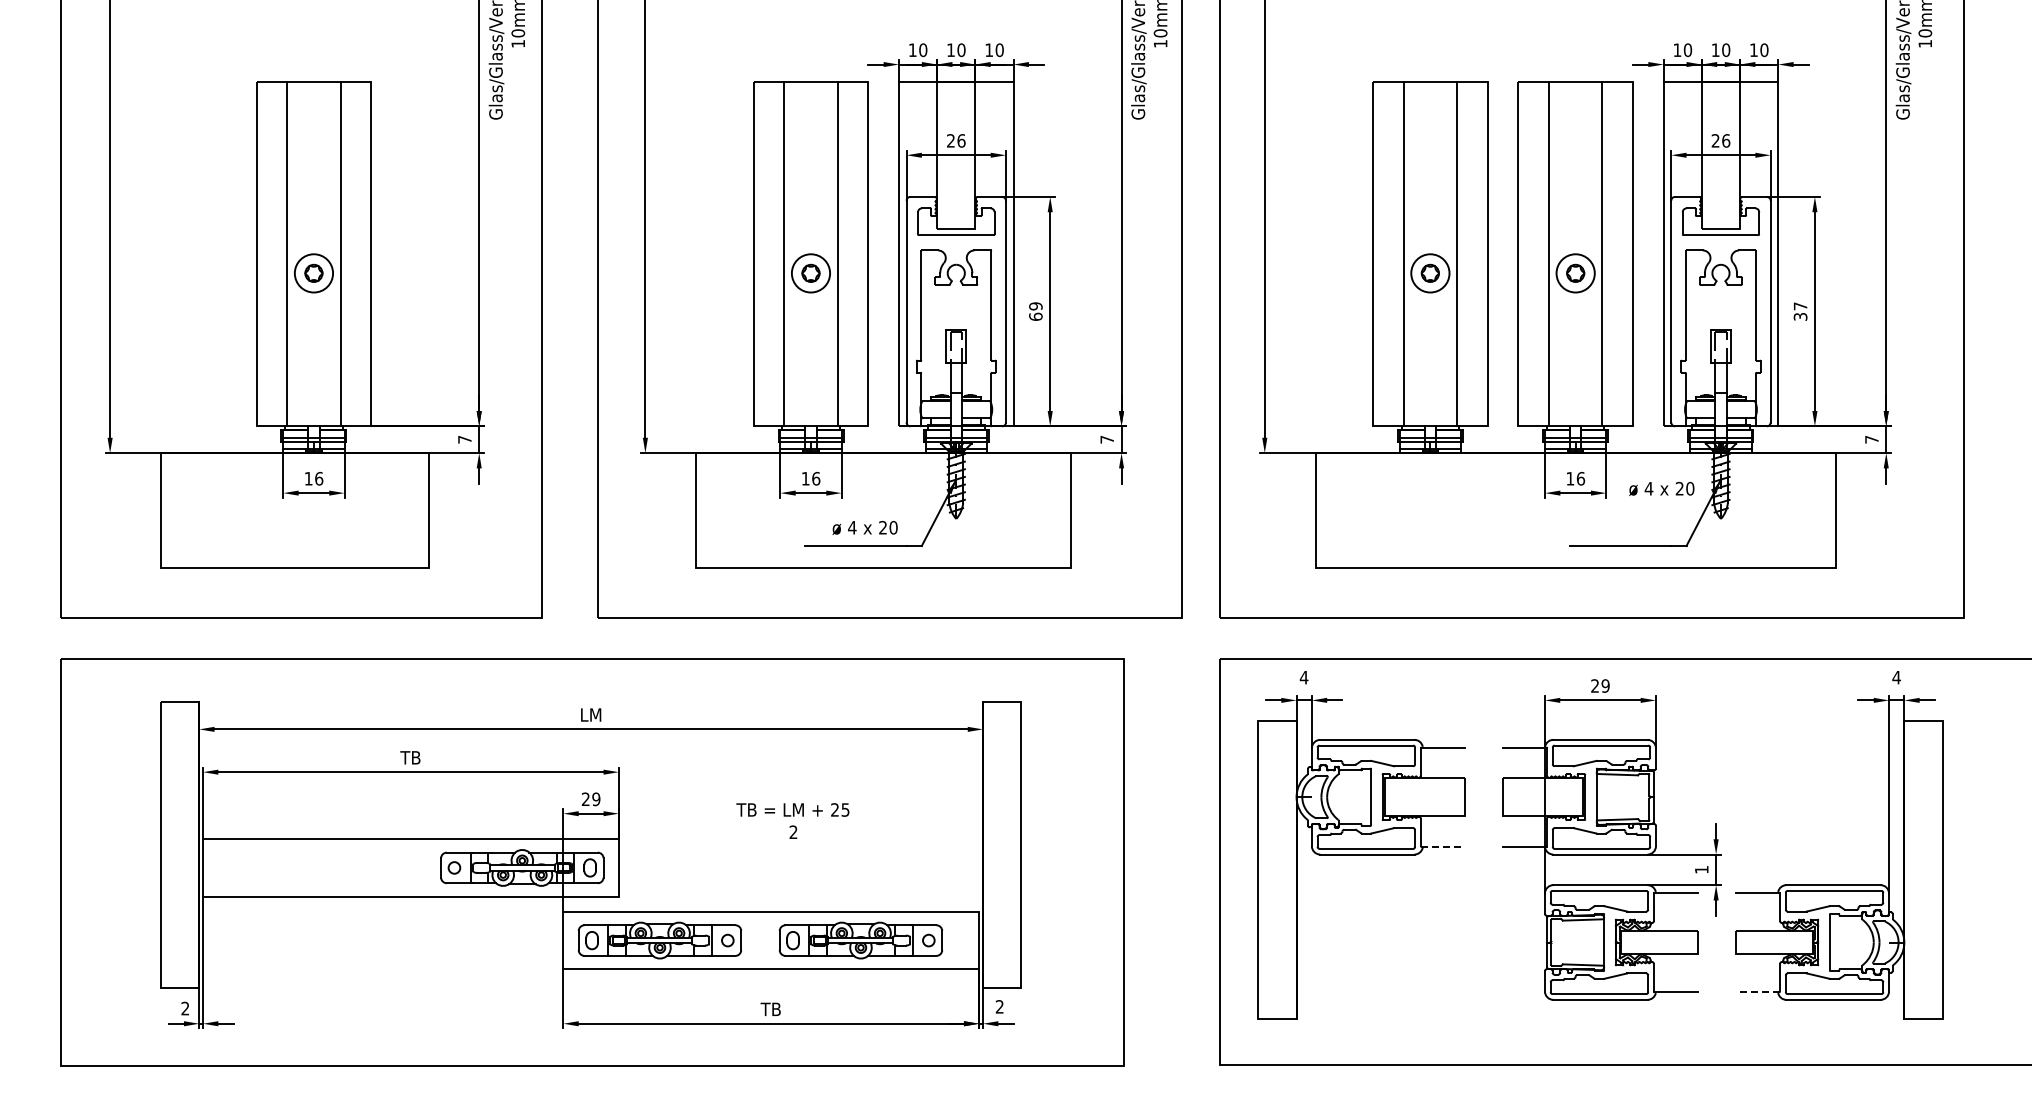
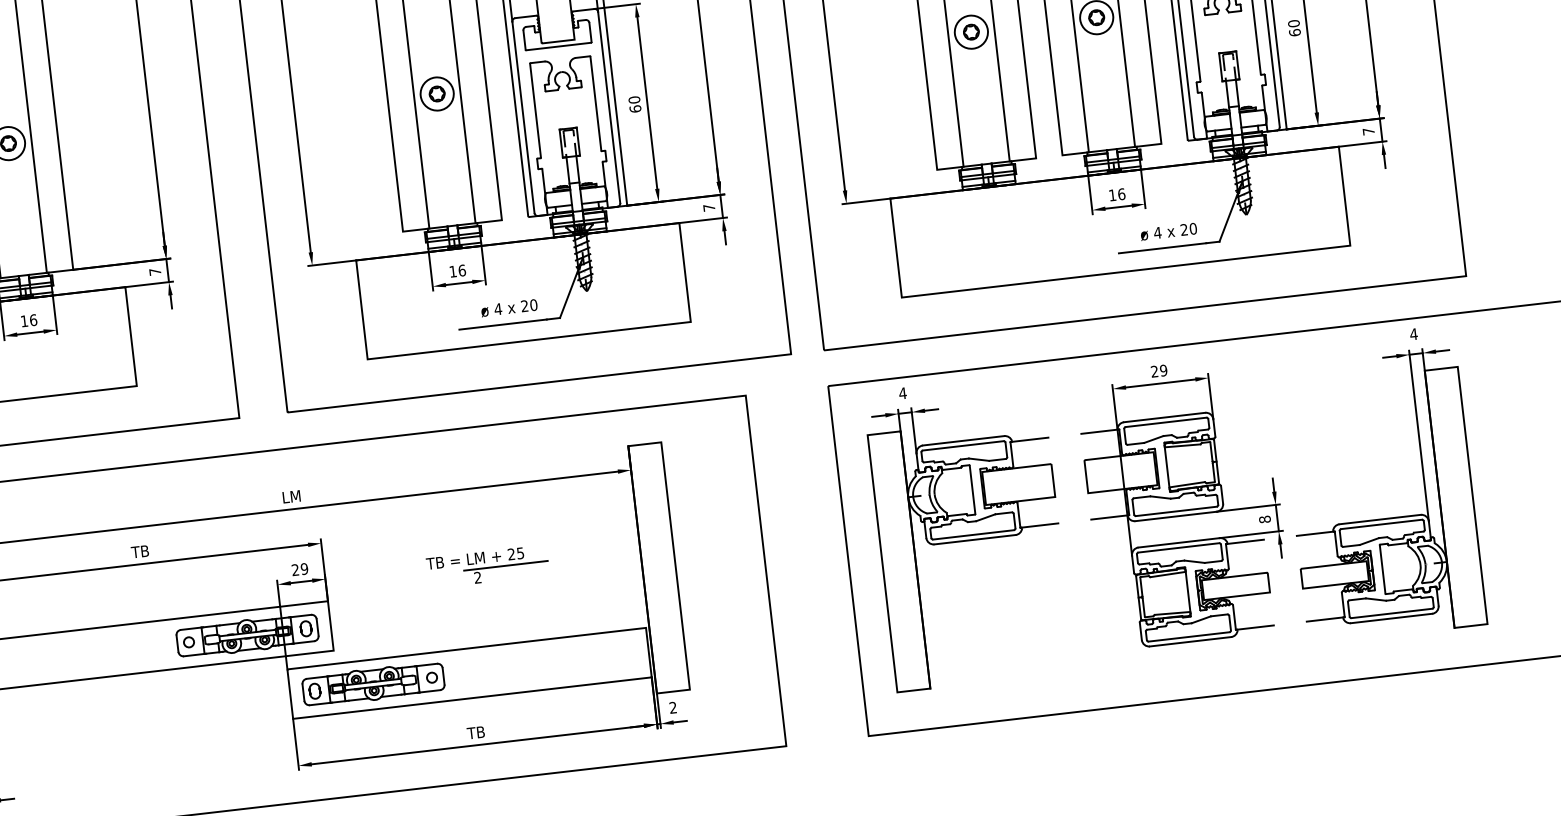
text: (1035, 306) -> (634, 100), 69 -> 60
text: (1800, 311) -> (1294, 28), 37 -> 60
text: (1661, 488) -> (1168, 231), moved
line: (826, 822) -> (505, 566), added
line: (1442, 846) -> (1039, 525), dashed -> solid
text: (1701, 869) -> (1264, 519), 1 -> 8
part: (860, 940) -> (546, 664), removed
line: (1758, 992) -> (1326, 619), dashed -> solid

